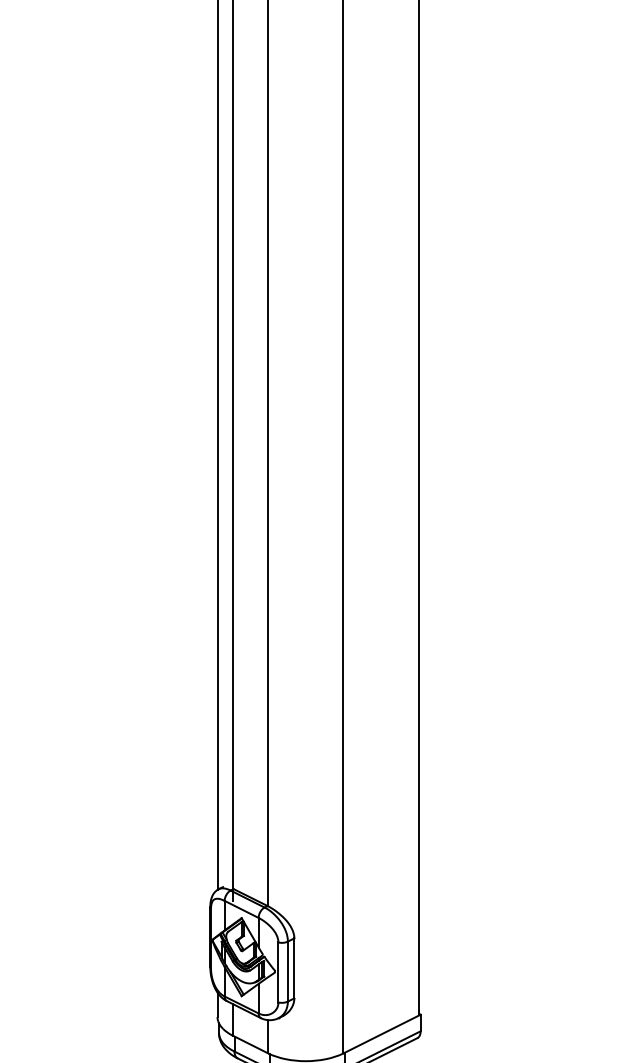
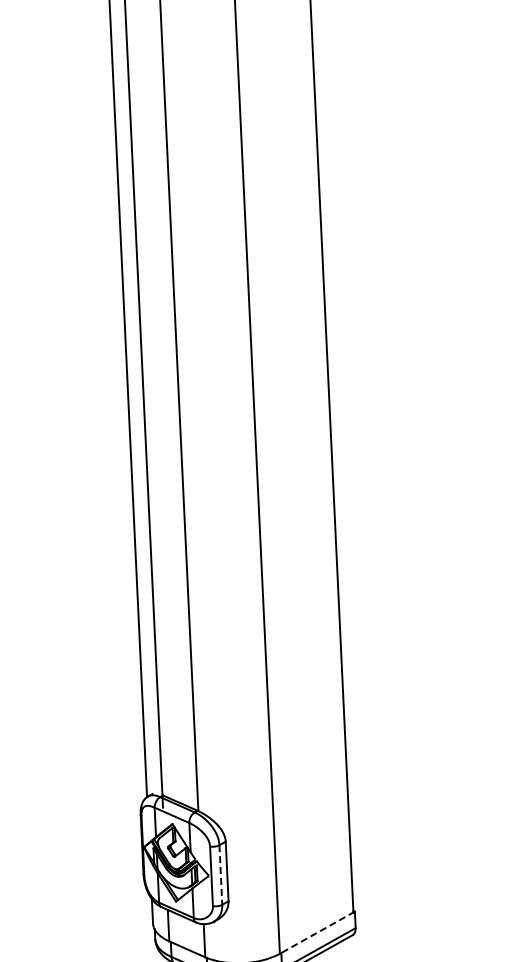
line: (287, 971) -> (220, 874), solid -> dashed
line: (381, 1034) -> (316, 933), solid -> dashed

